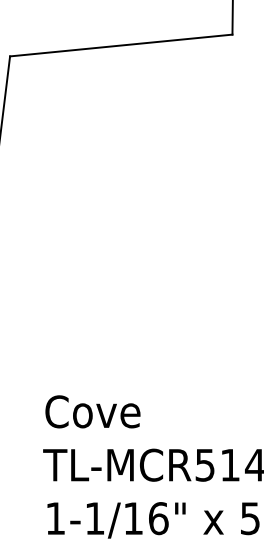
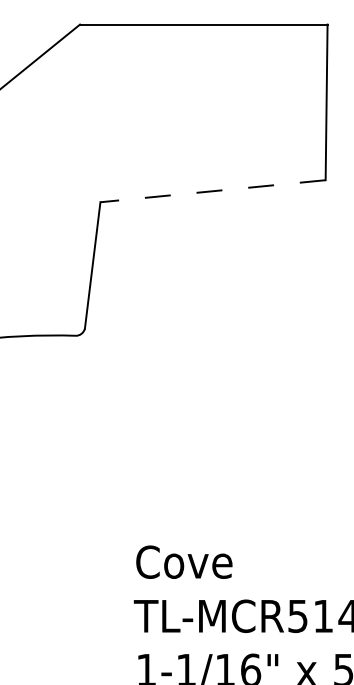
line: (120, 45) -> (212, 191), solid -> dashed

